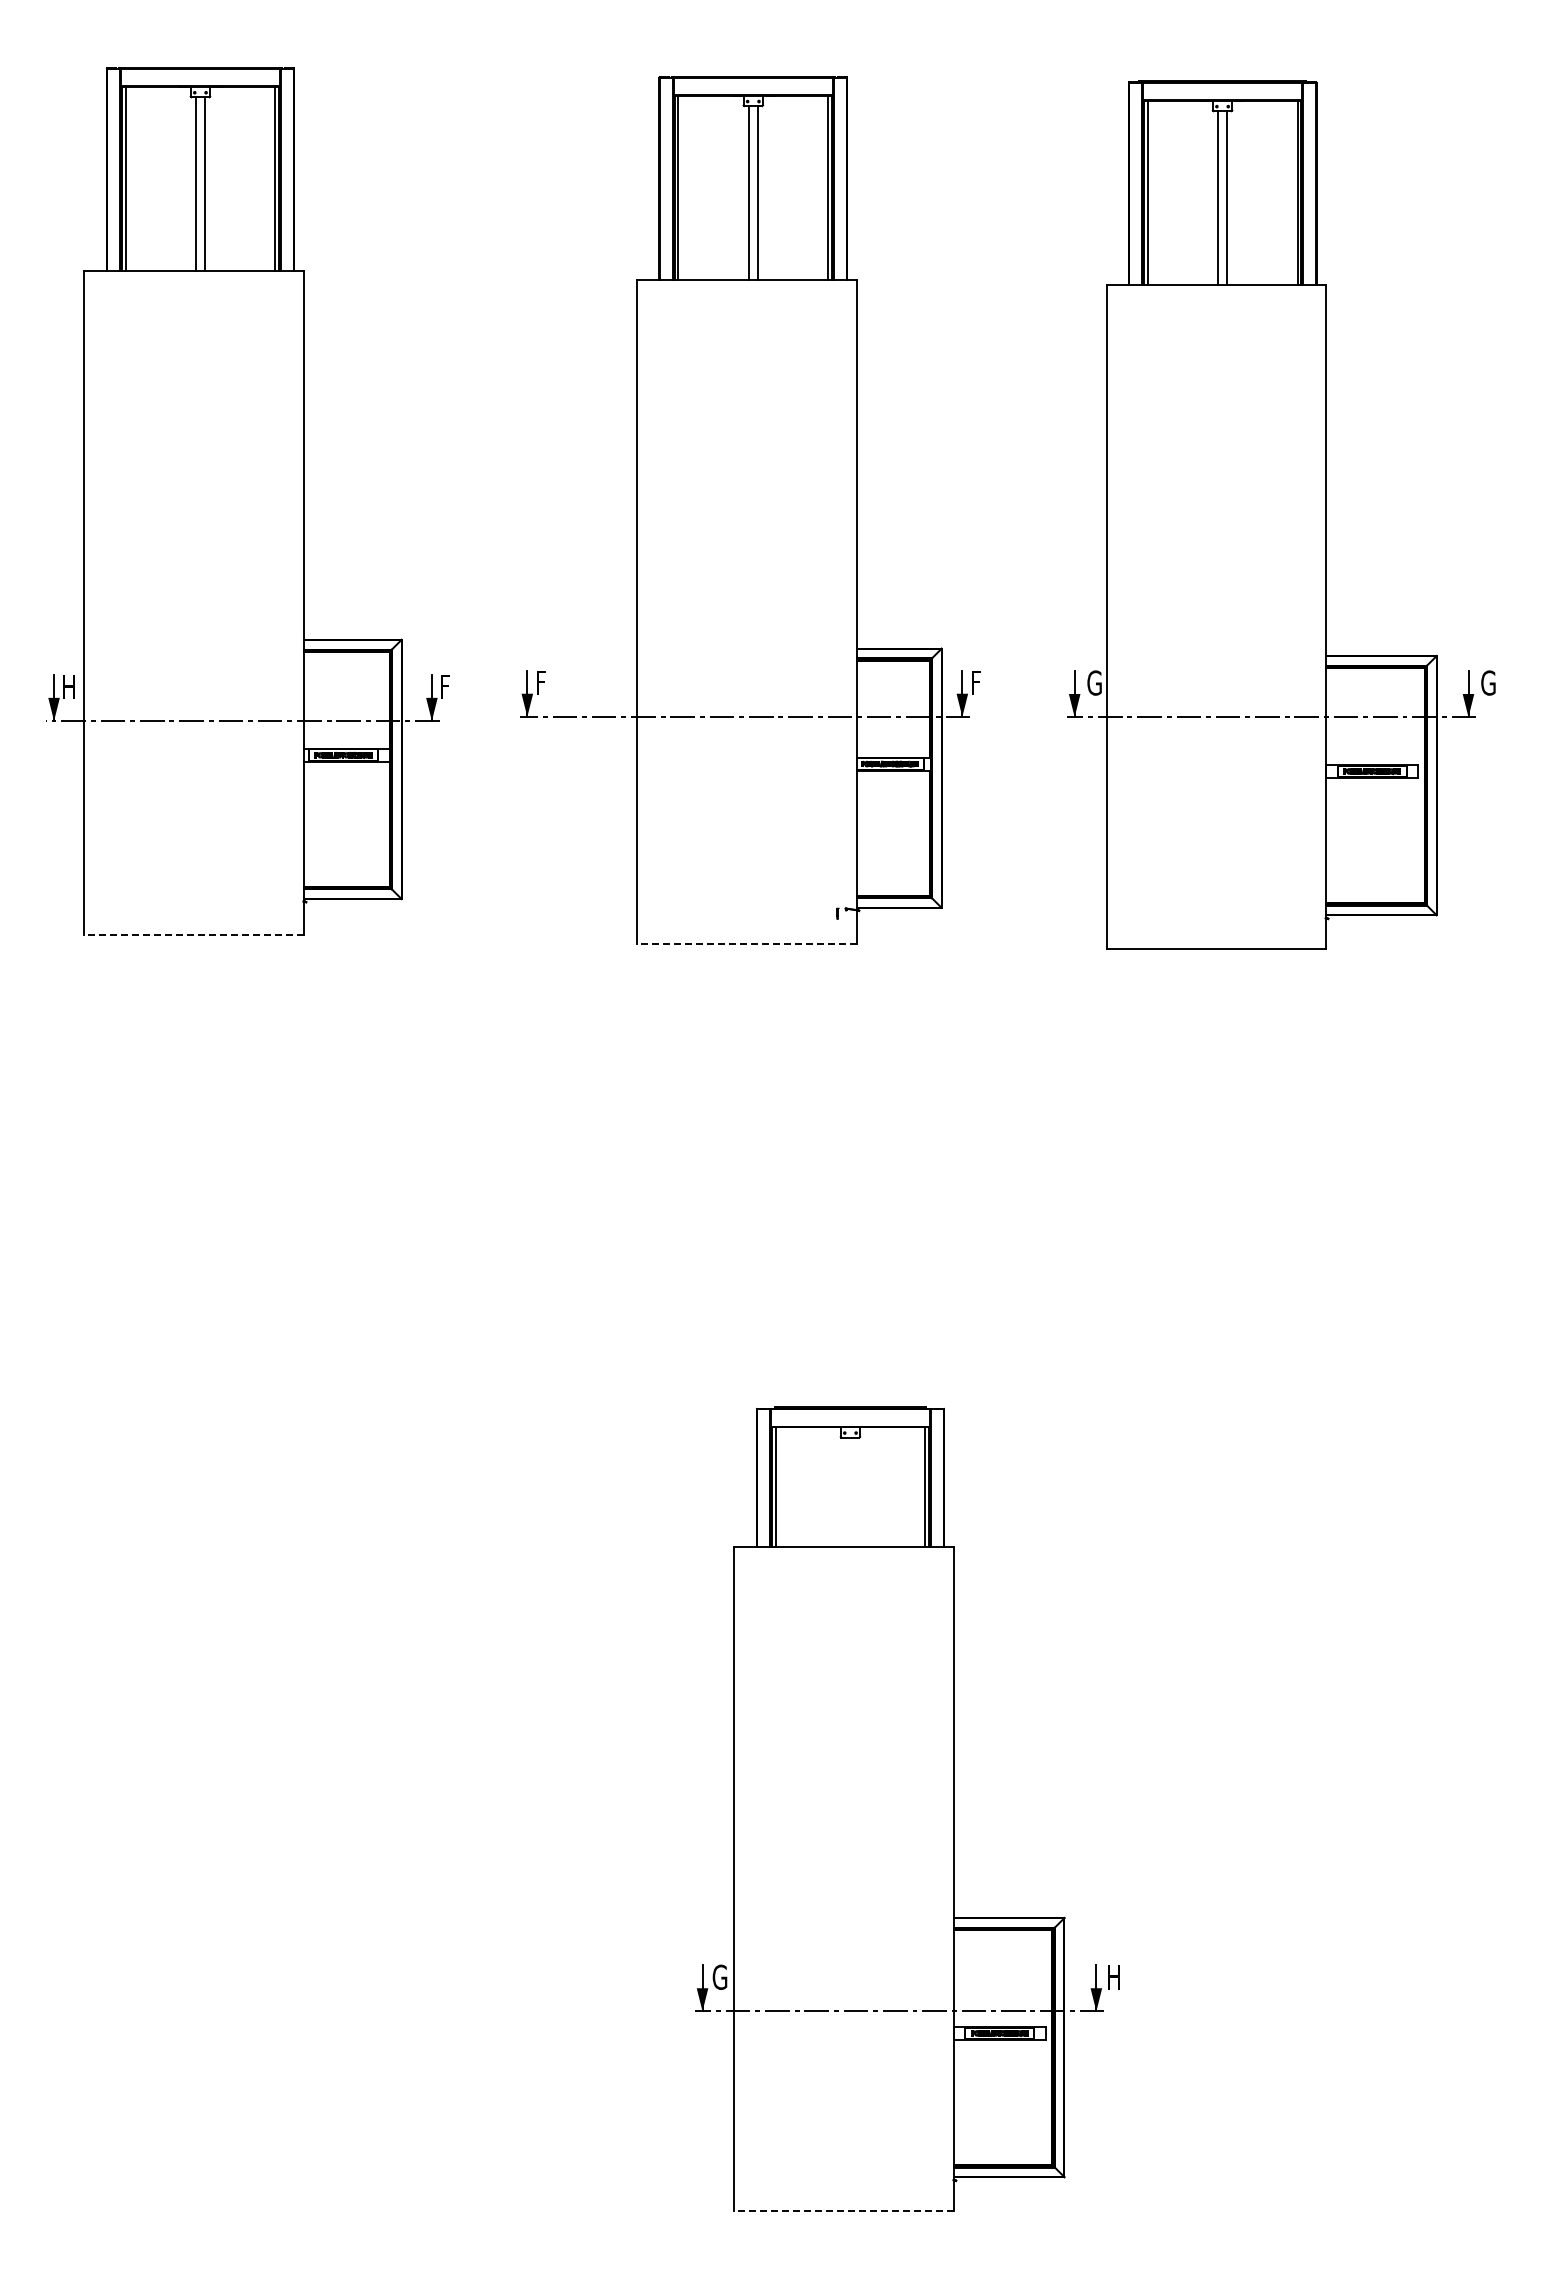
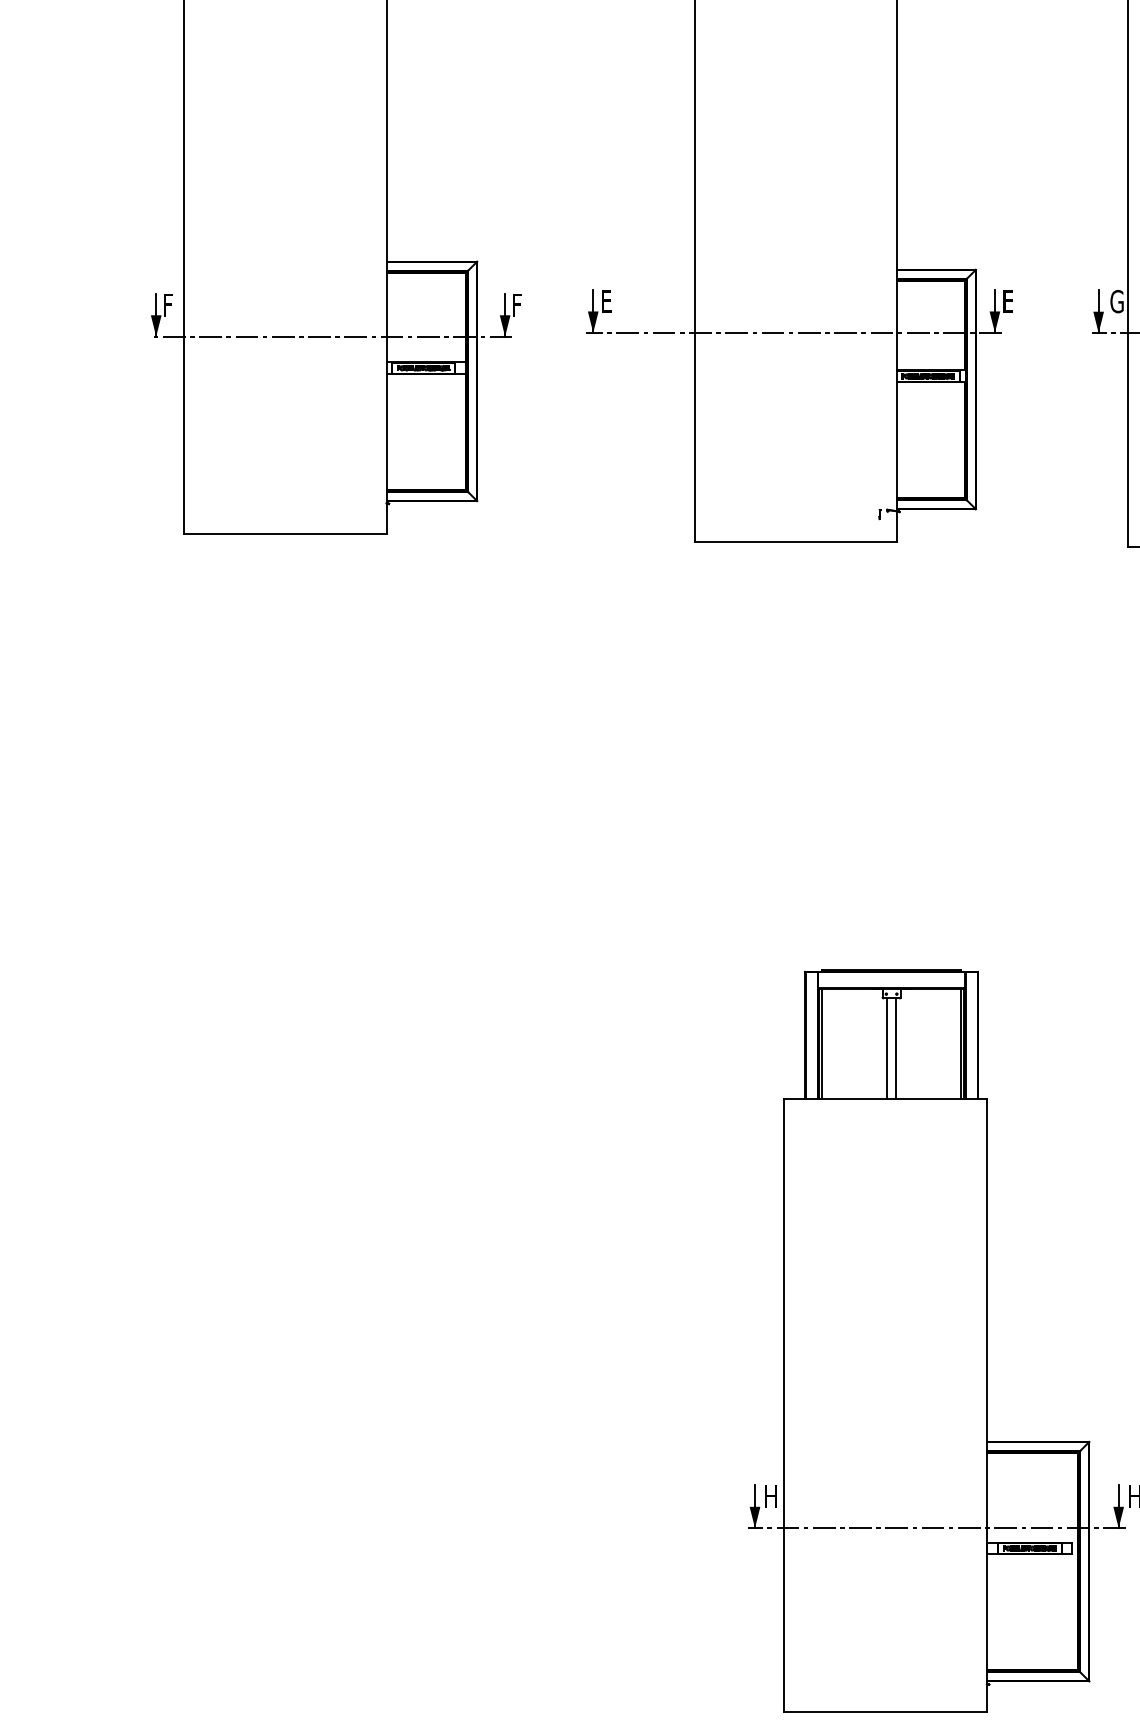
text: (542, 682) -> (607, 301), F -> E
text: (977, 682) -> (1008, 301), F -> E
text: (69, 686) -> (170, 304), H -> F
line: (194, 934) -> (285, 533), dashed -> solid
line: (746, 943) -> (795, 542), dashed -> solid
line: (845, 1491) -> (887, 1048), added
line: (855, 1491) -> (896, 1048), added
text: (719, 1976) -> (770, 1495), G -> H
line: (844, 2210) -> (886, 1712), dashed -> solid

